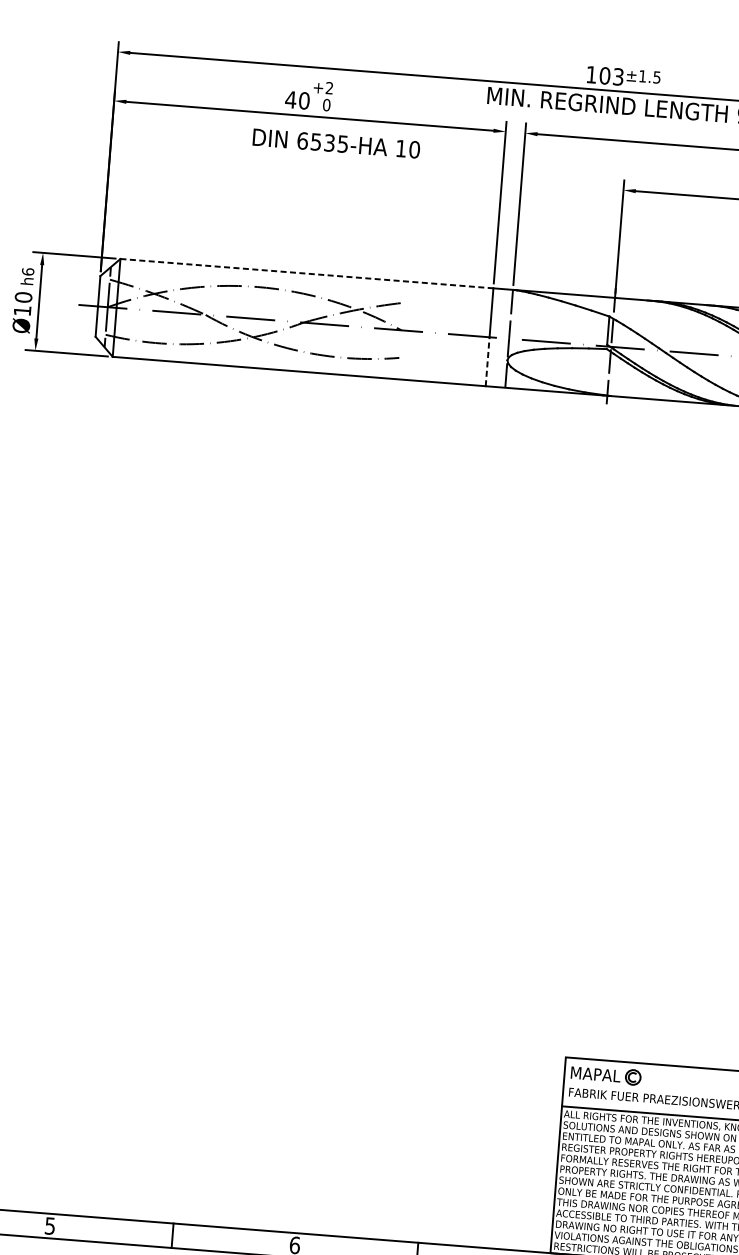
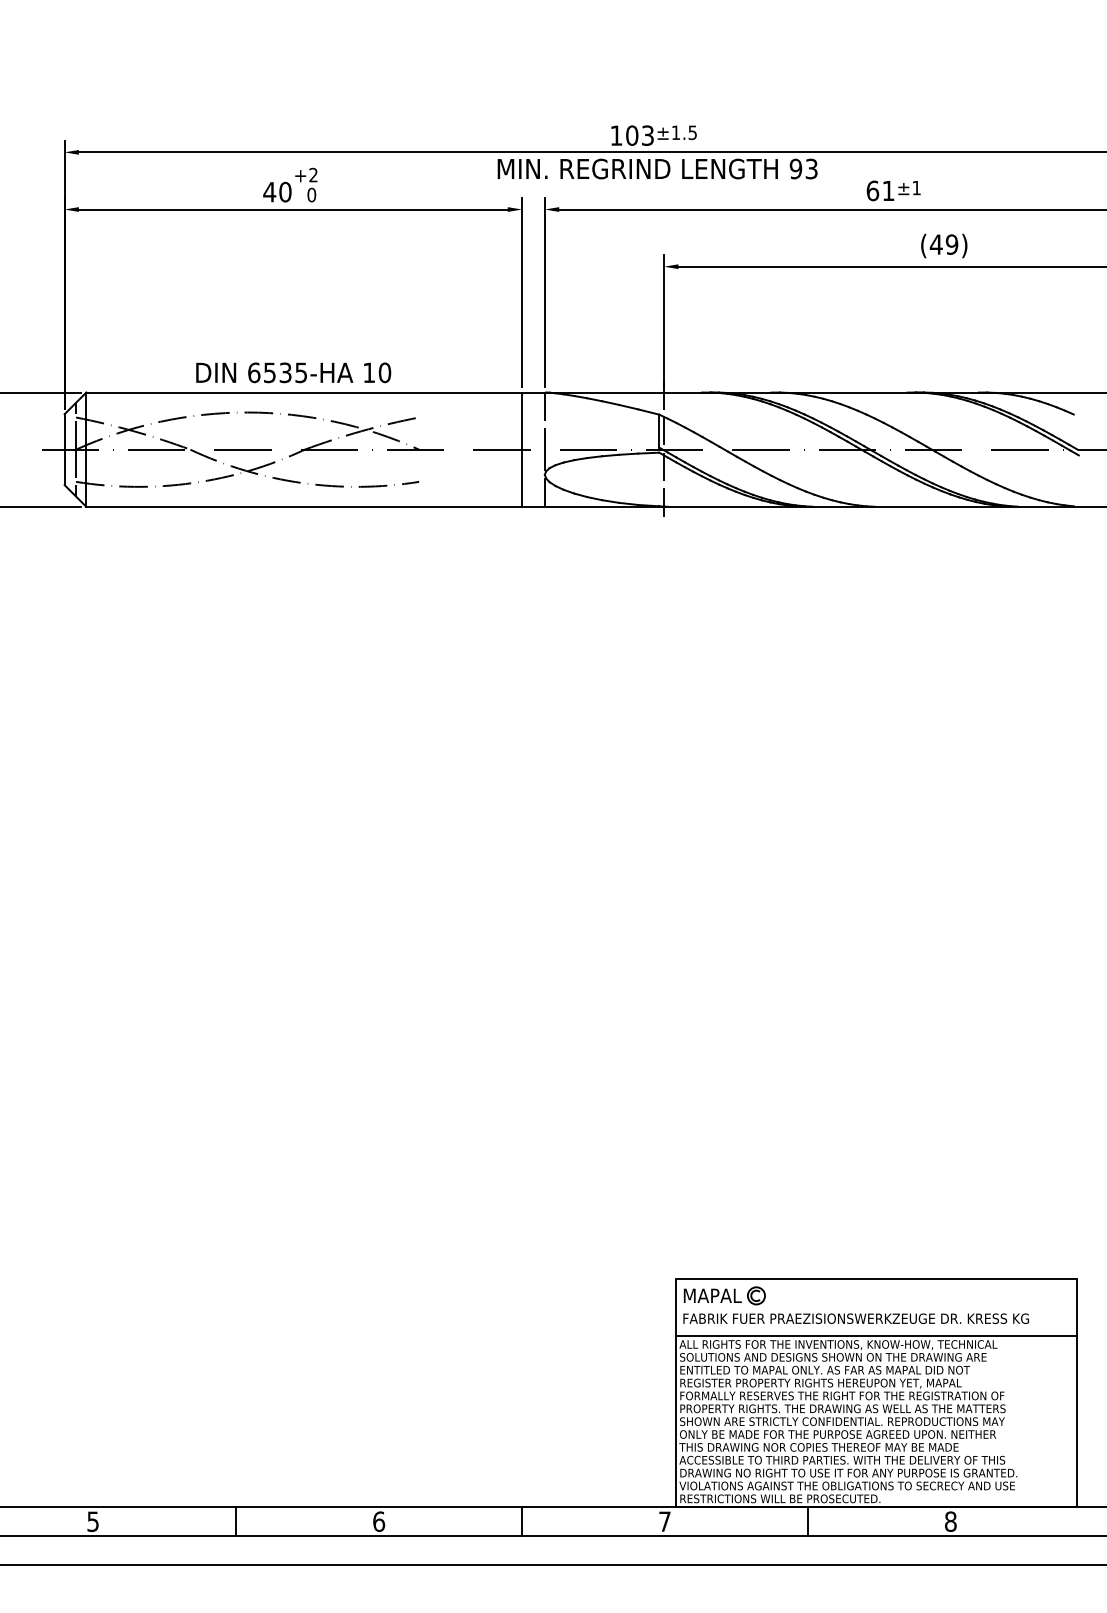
text: (336, 143) -> (293, 372), moved
line: (307, 273) -> (304, 392), dashed -> solid
line: (488, 361) -> (522, 478), dashed -> solid

